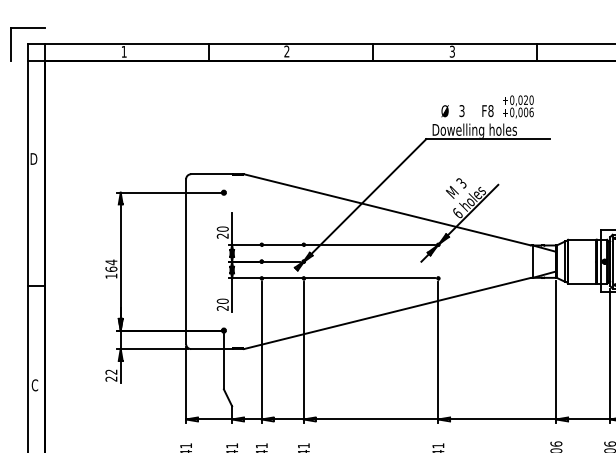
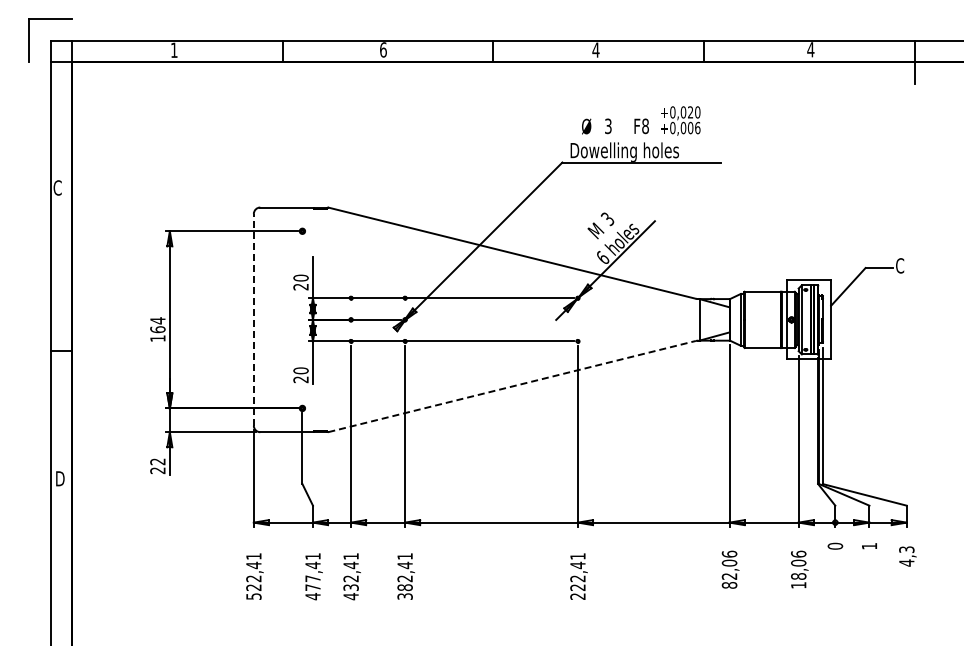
text: (287, 51) -> (383, 49), 2 -> 6
text: (452, 51) -> (595, 49), 3 -> 4
text: (33, 158) -> (57, 187), D -> C
line: (185, 261) -> (253, 319), solid -> dashed
line: (387, 313) -> (512, 386), solid -> dashed
text: (34, 385) -> (59, 478), C -> D

